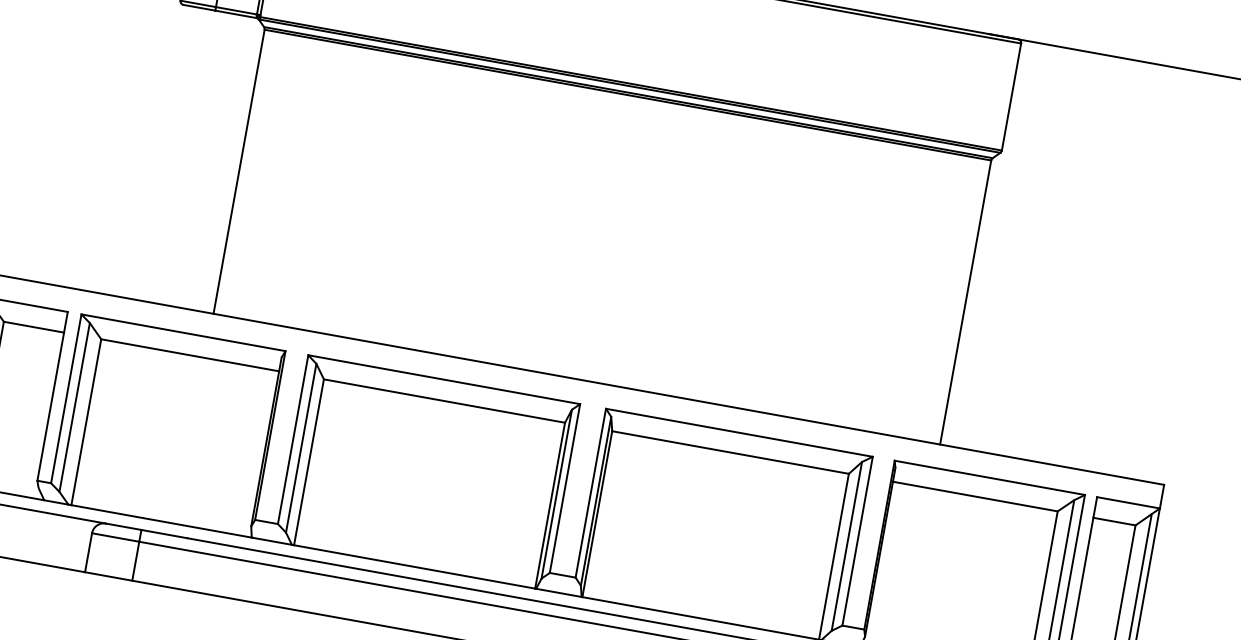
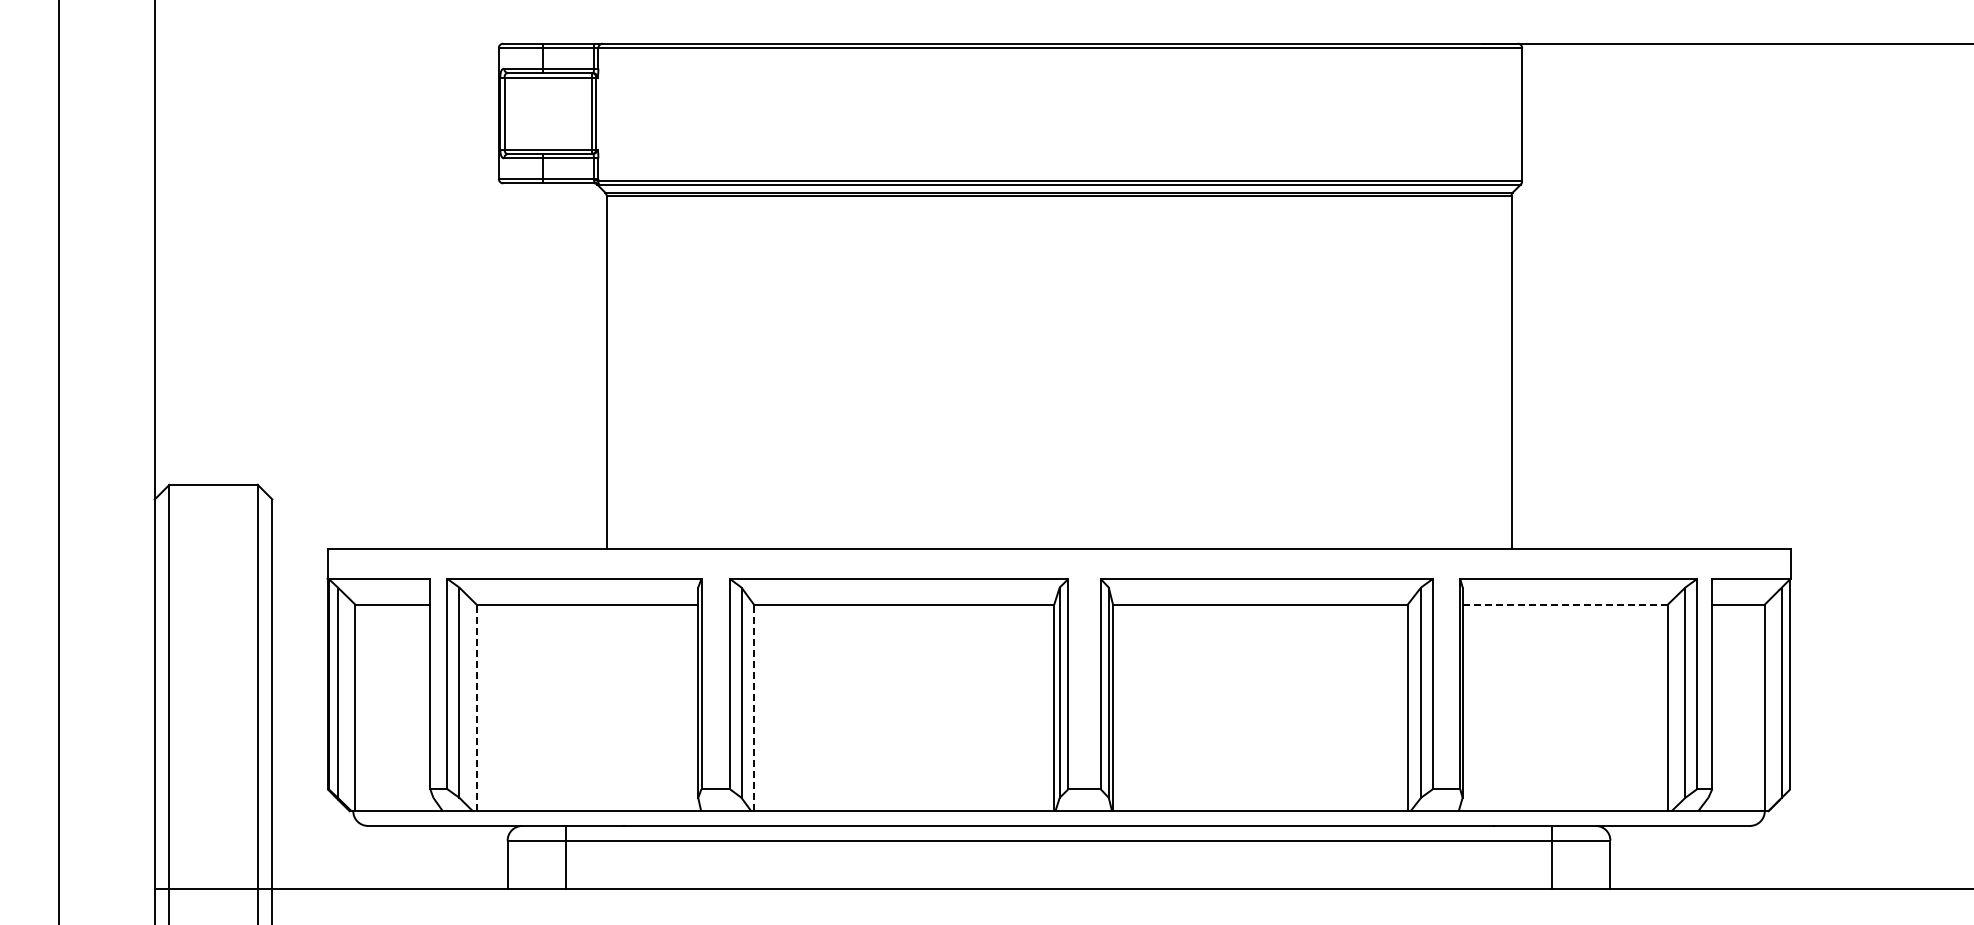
line: (86, 421) -> (476, 707), solid -> dashed
line: (308, 461) -> (753, 707), solid -> dashed
line: (975, 496) -> (1565, 604), solid -> dashed

